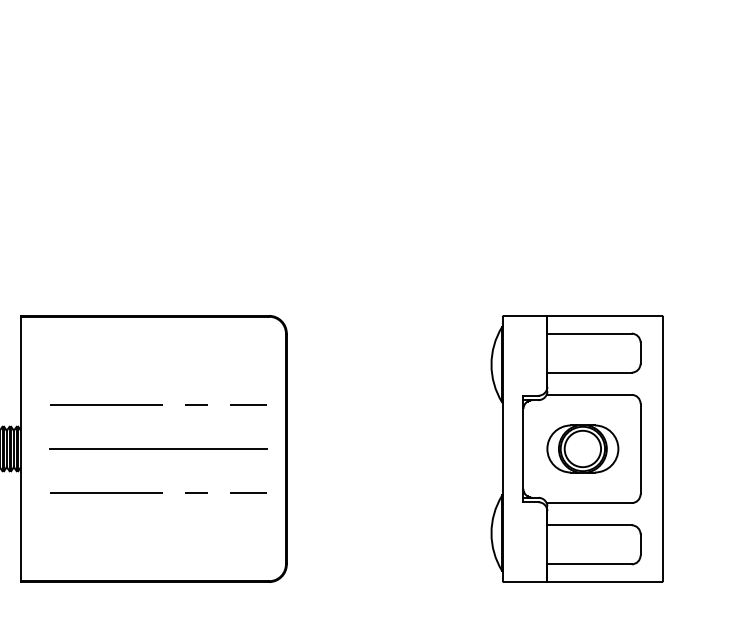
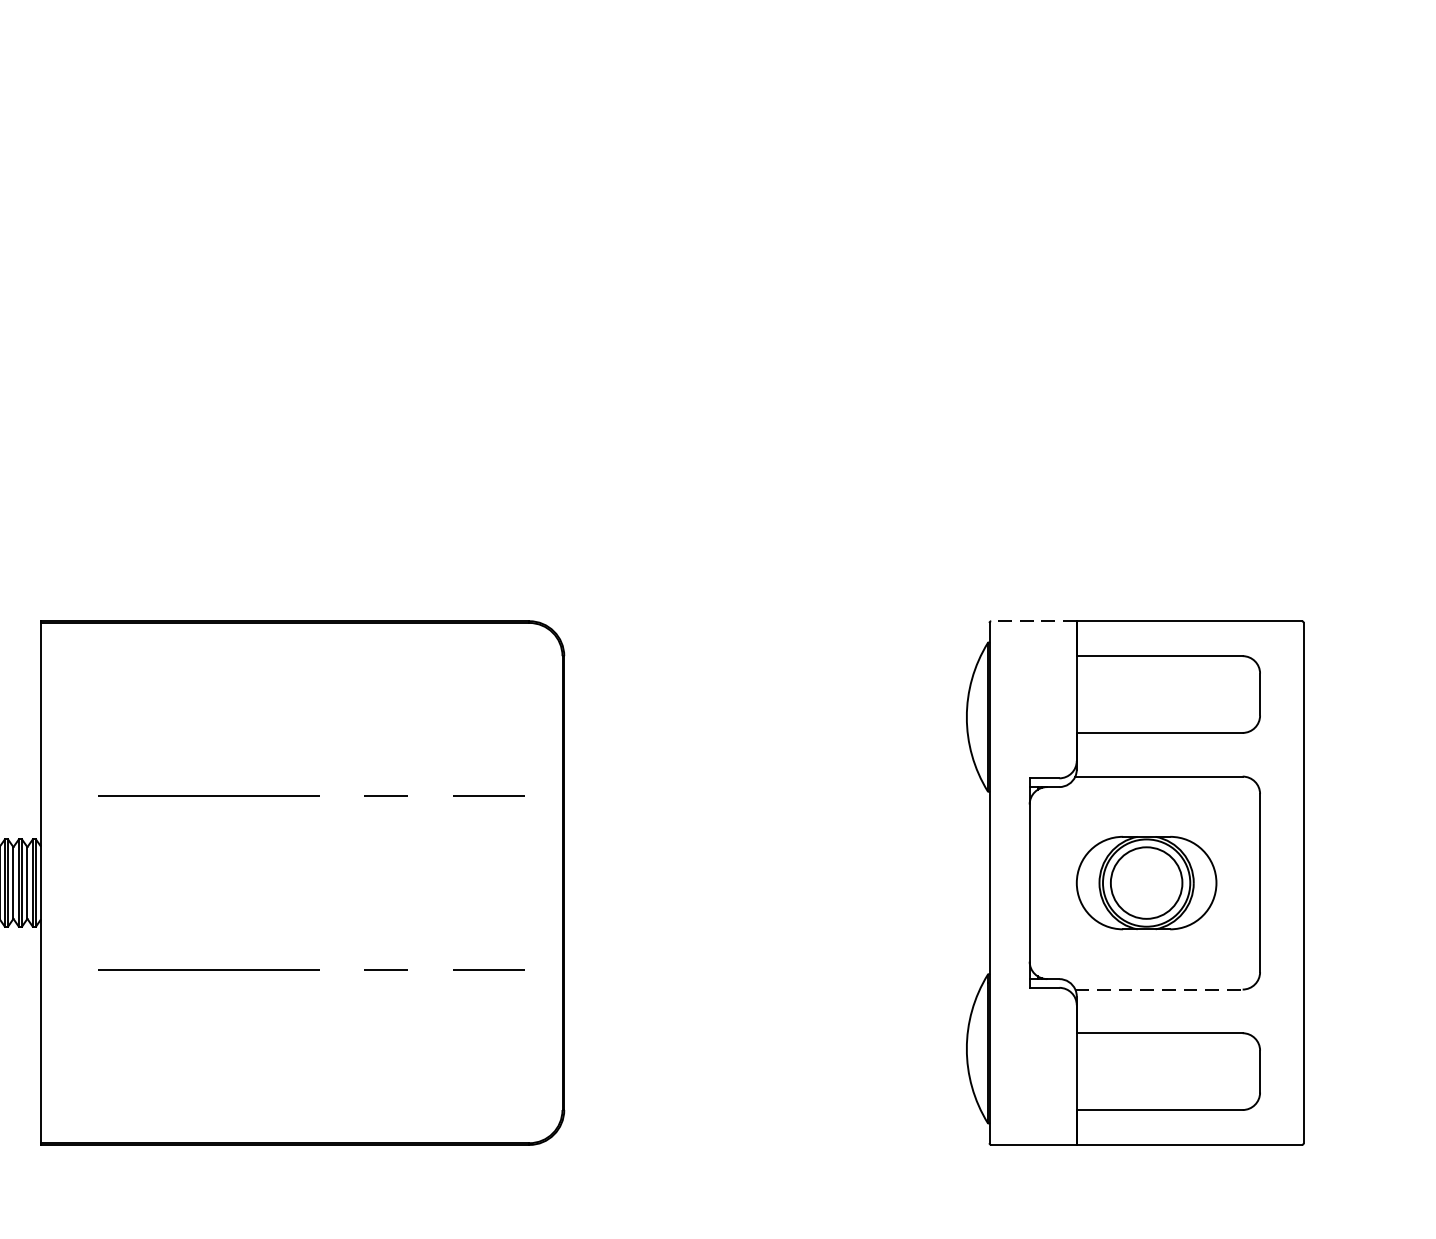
line: (525, 315) -> (1033, 620), solid -> dashed
line: (157, 448) -> (309, 882), removed
line: (589, 503) -> (1159, 990), solid -> dashed

